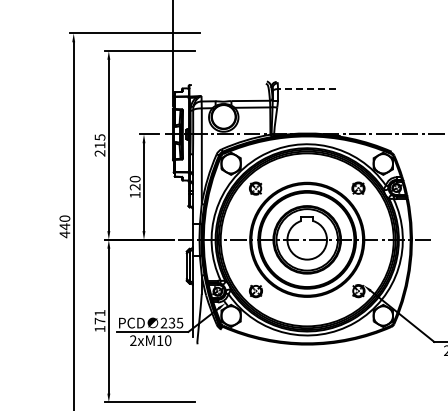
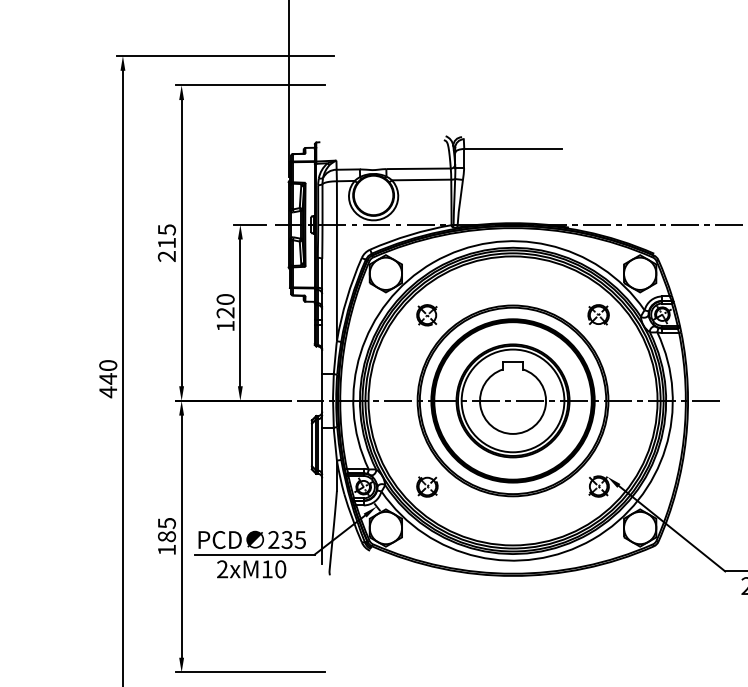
line: (306, 89) -> (511, 149), dashed -> solid
text: (99, 317) -> (166, 530), 171 -> 185

